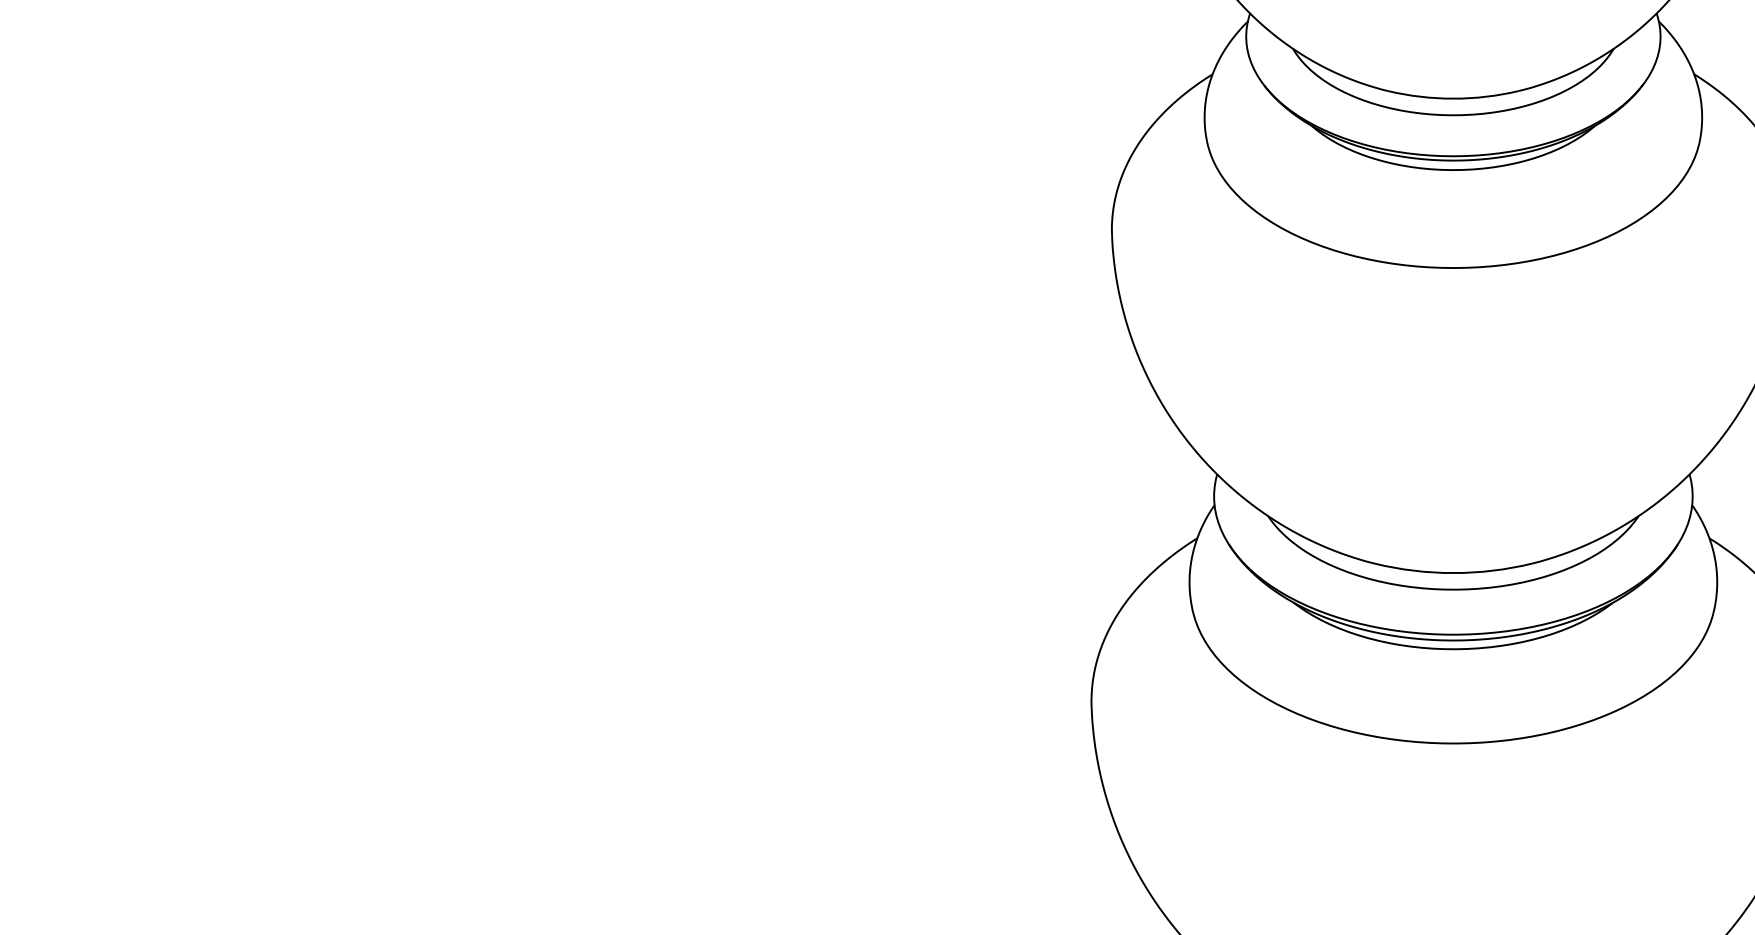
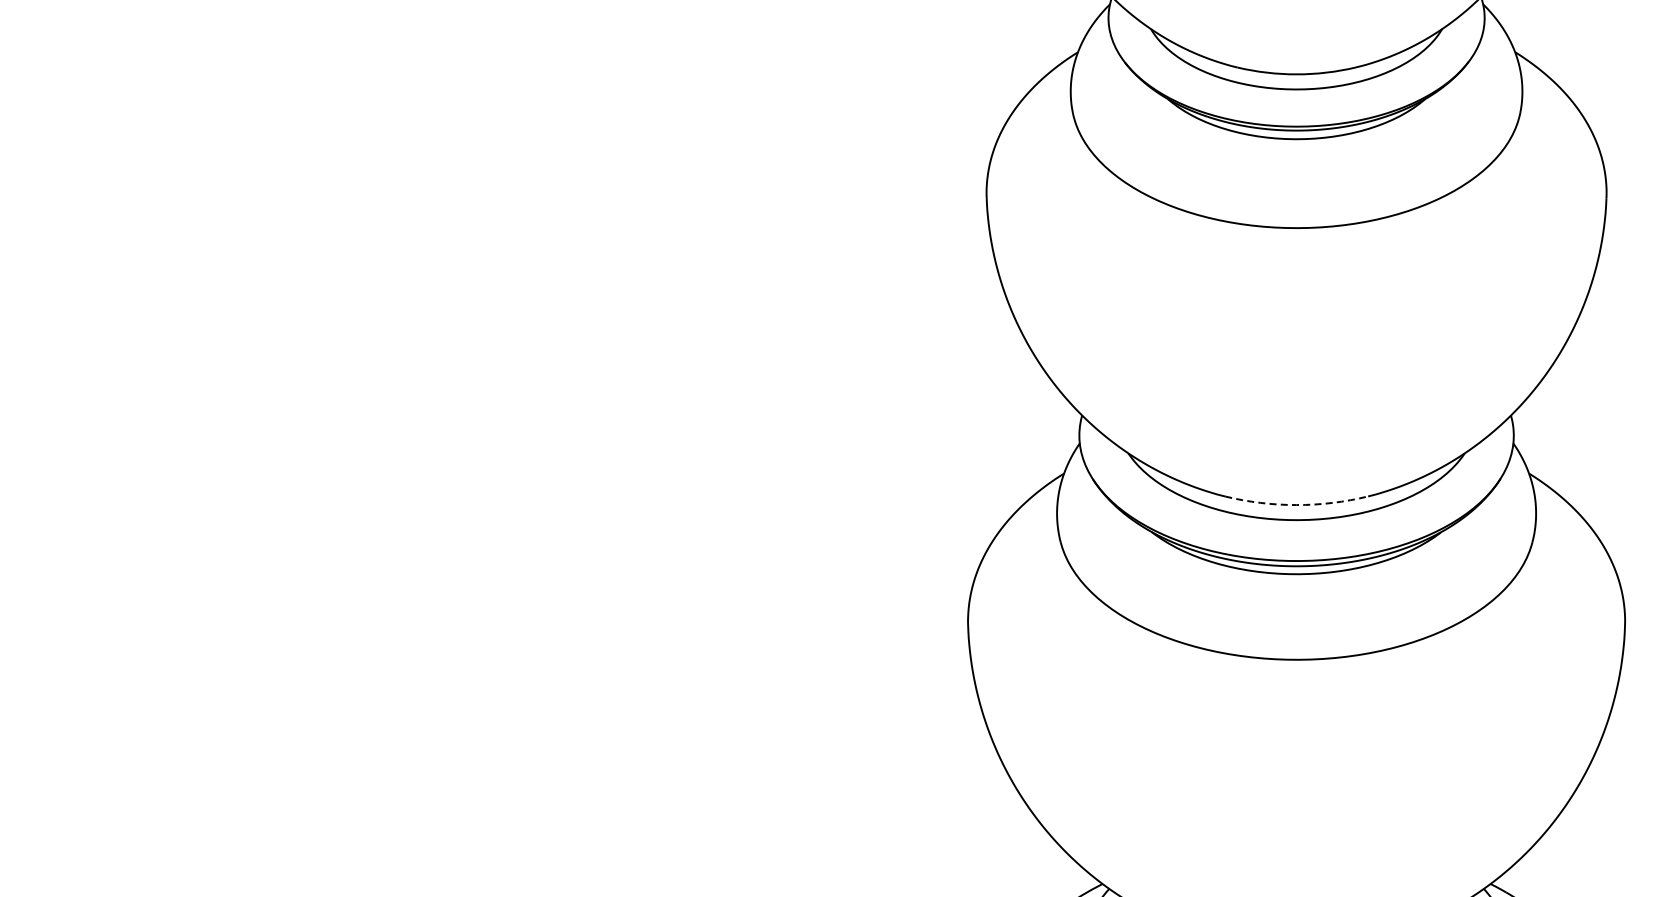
arc: (1453, 573) -> (1296, 505), solid -> dashed

